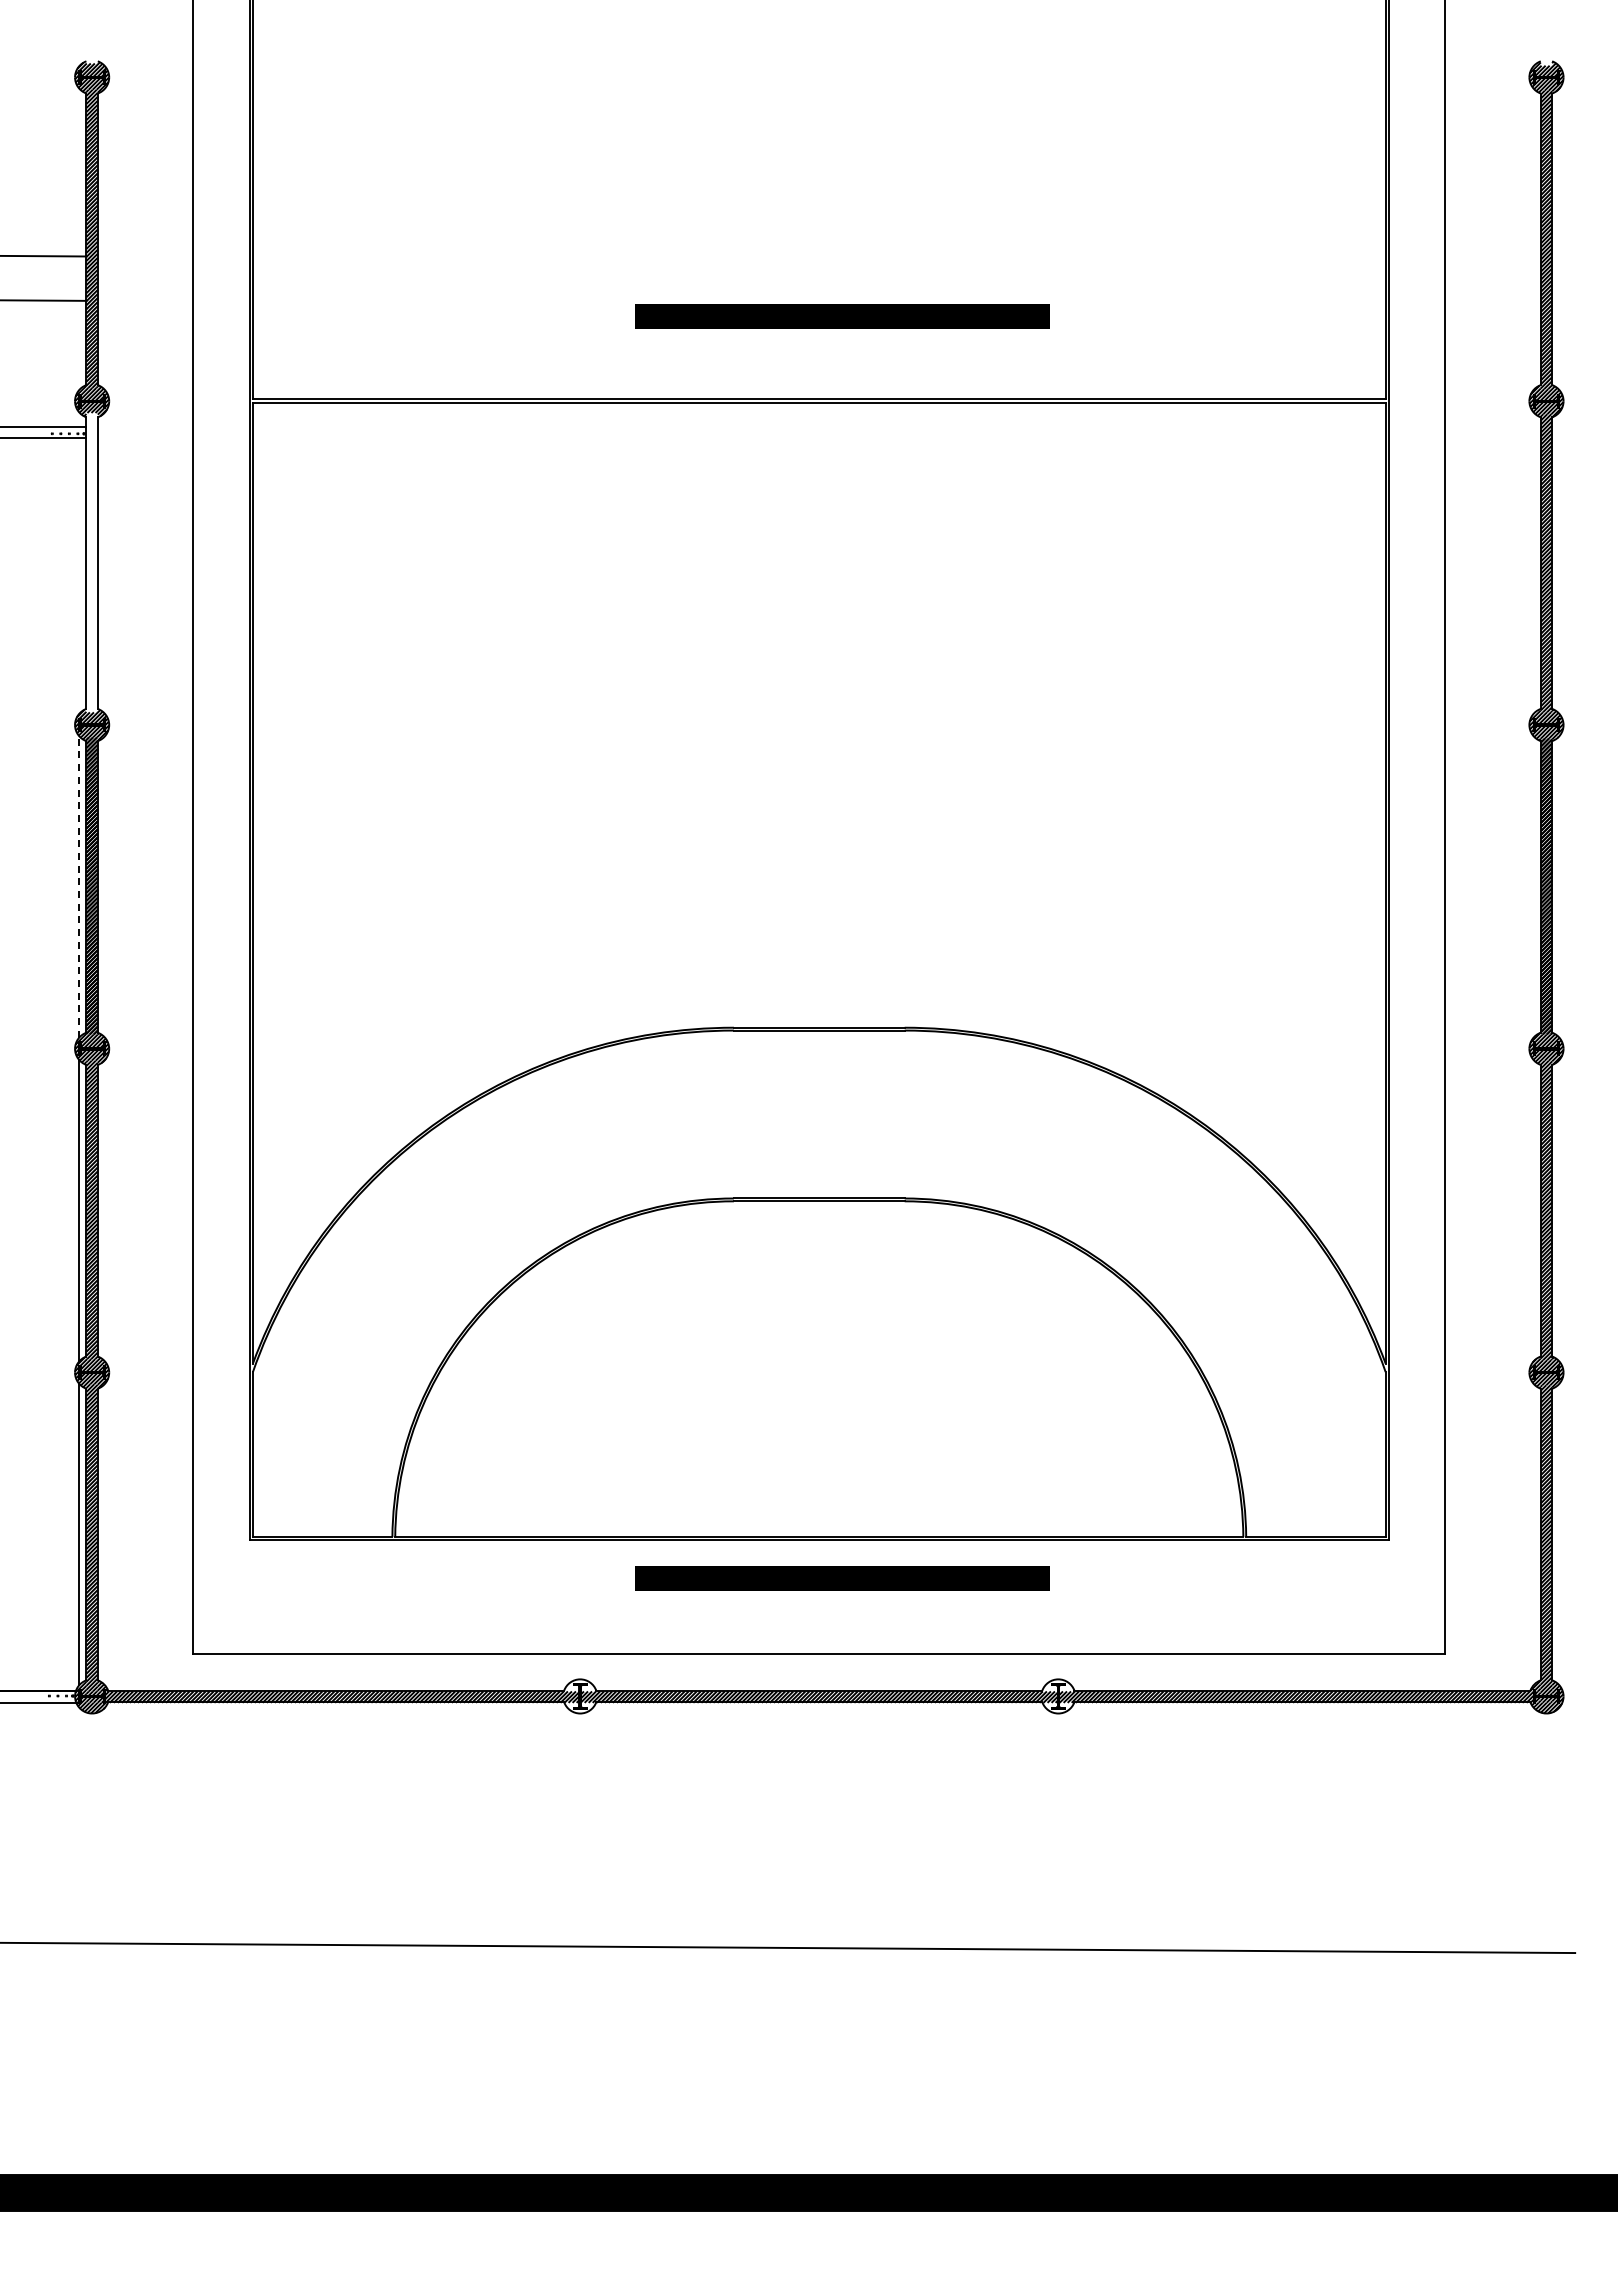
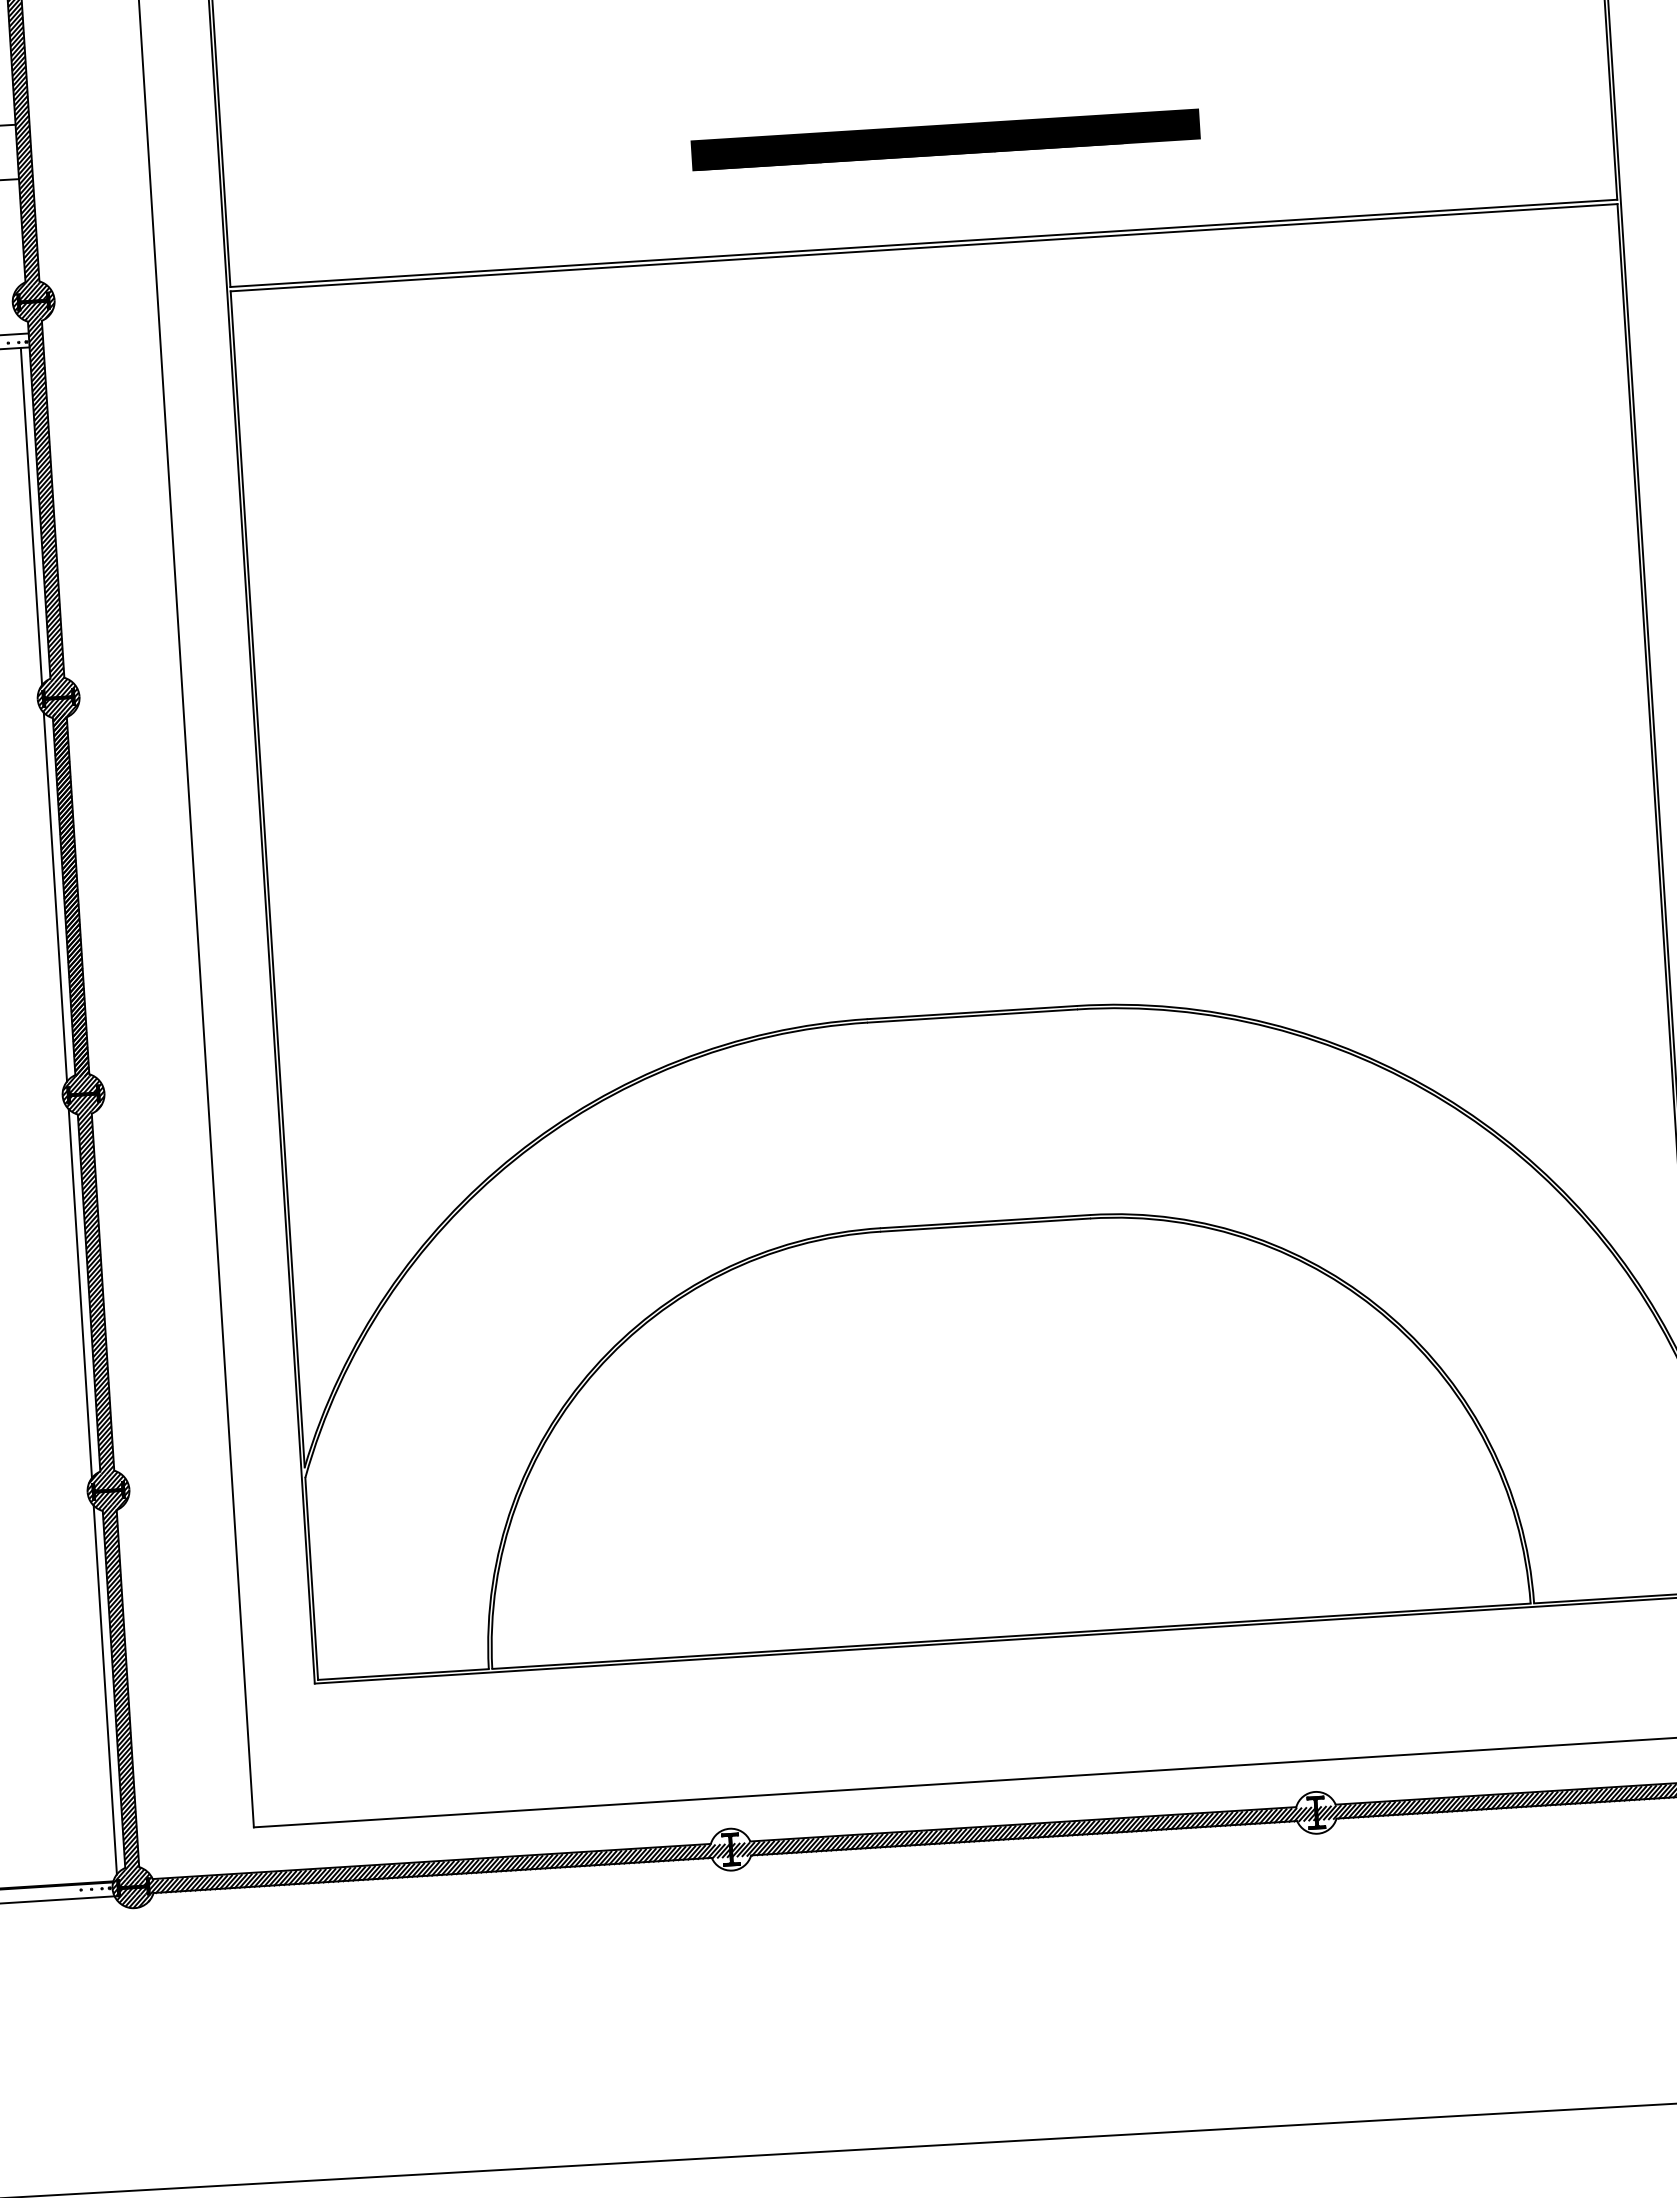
hatch: (91, 562) -> (45, 499), added
line: (79, 575) -> (31, 515), added
line: (79, 886) -> (55, 896), dashed -> solid
part: (842, 1578) -> (1043, 1685), removed

